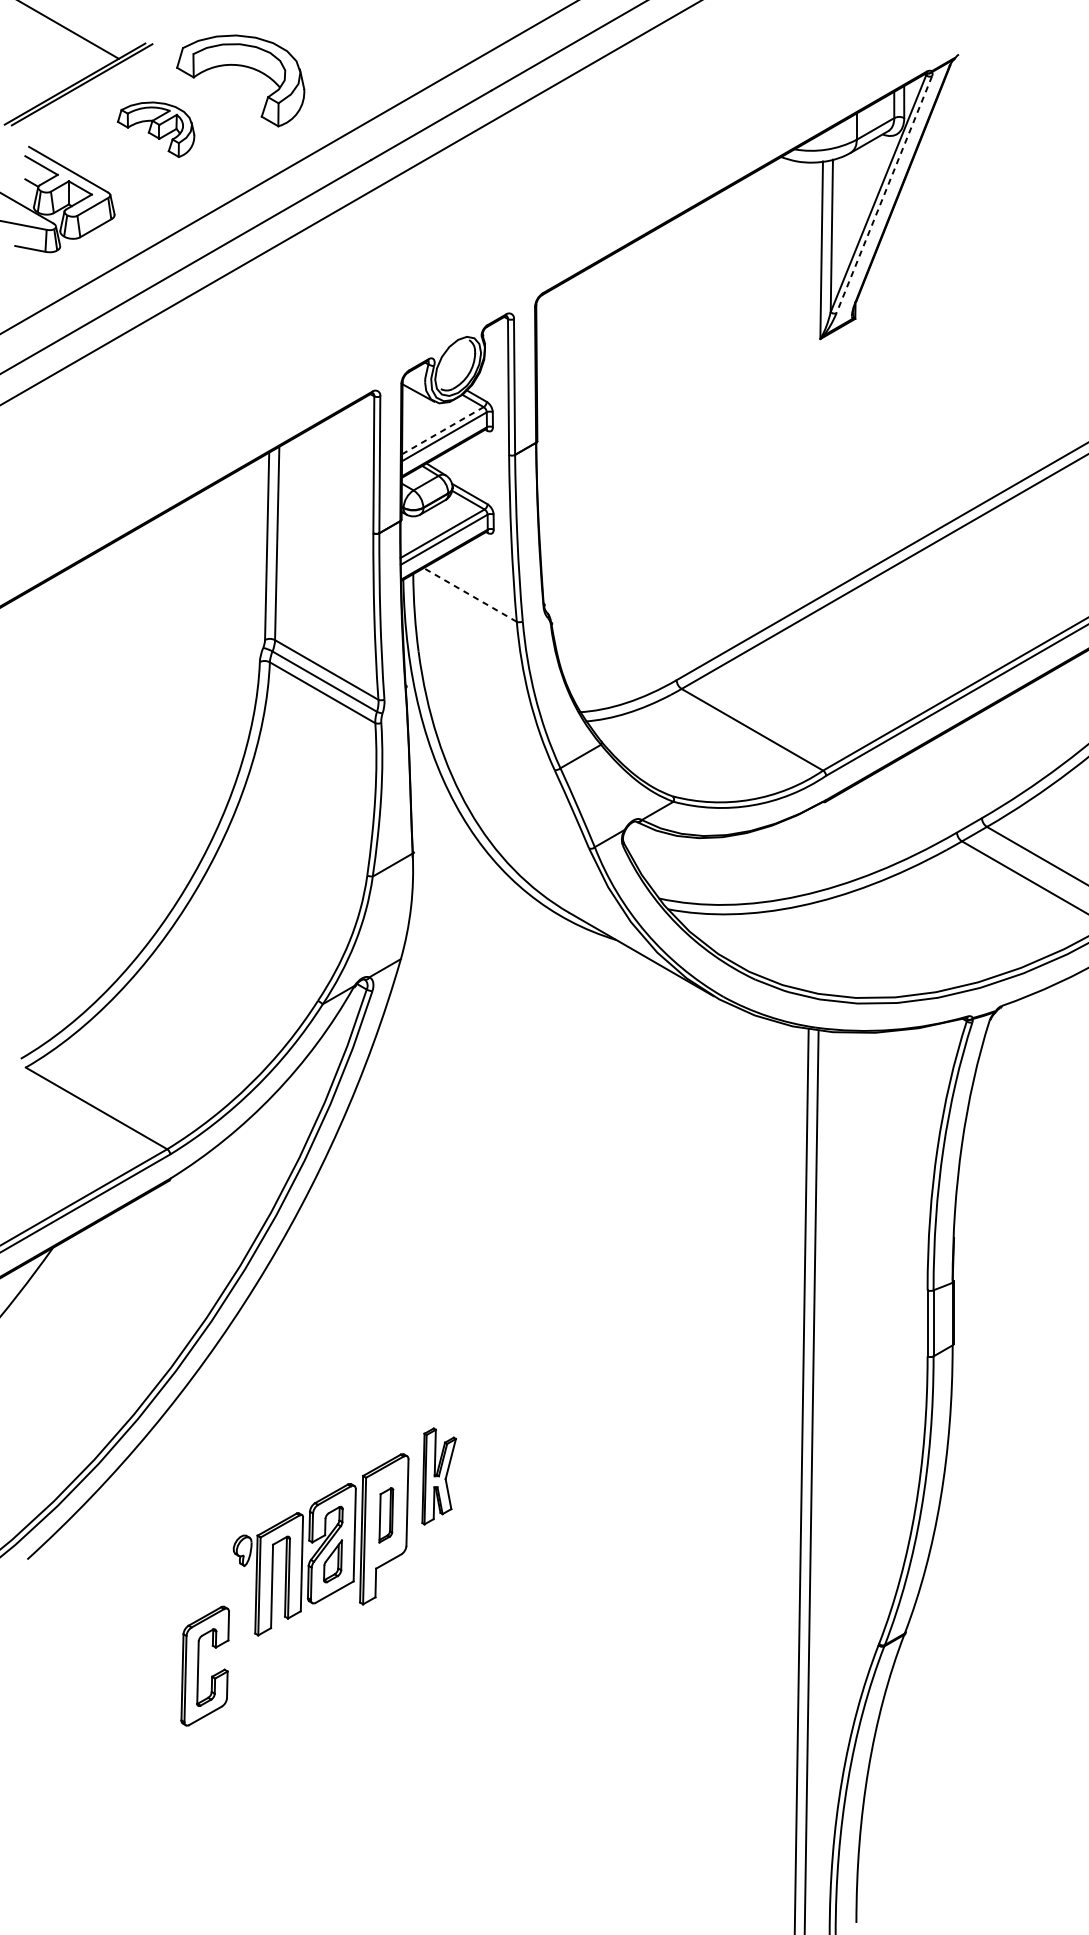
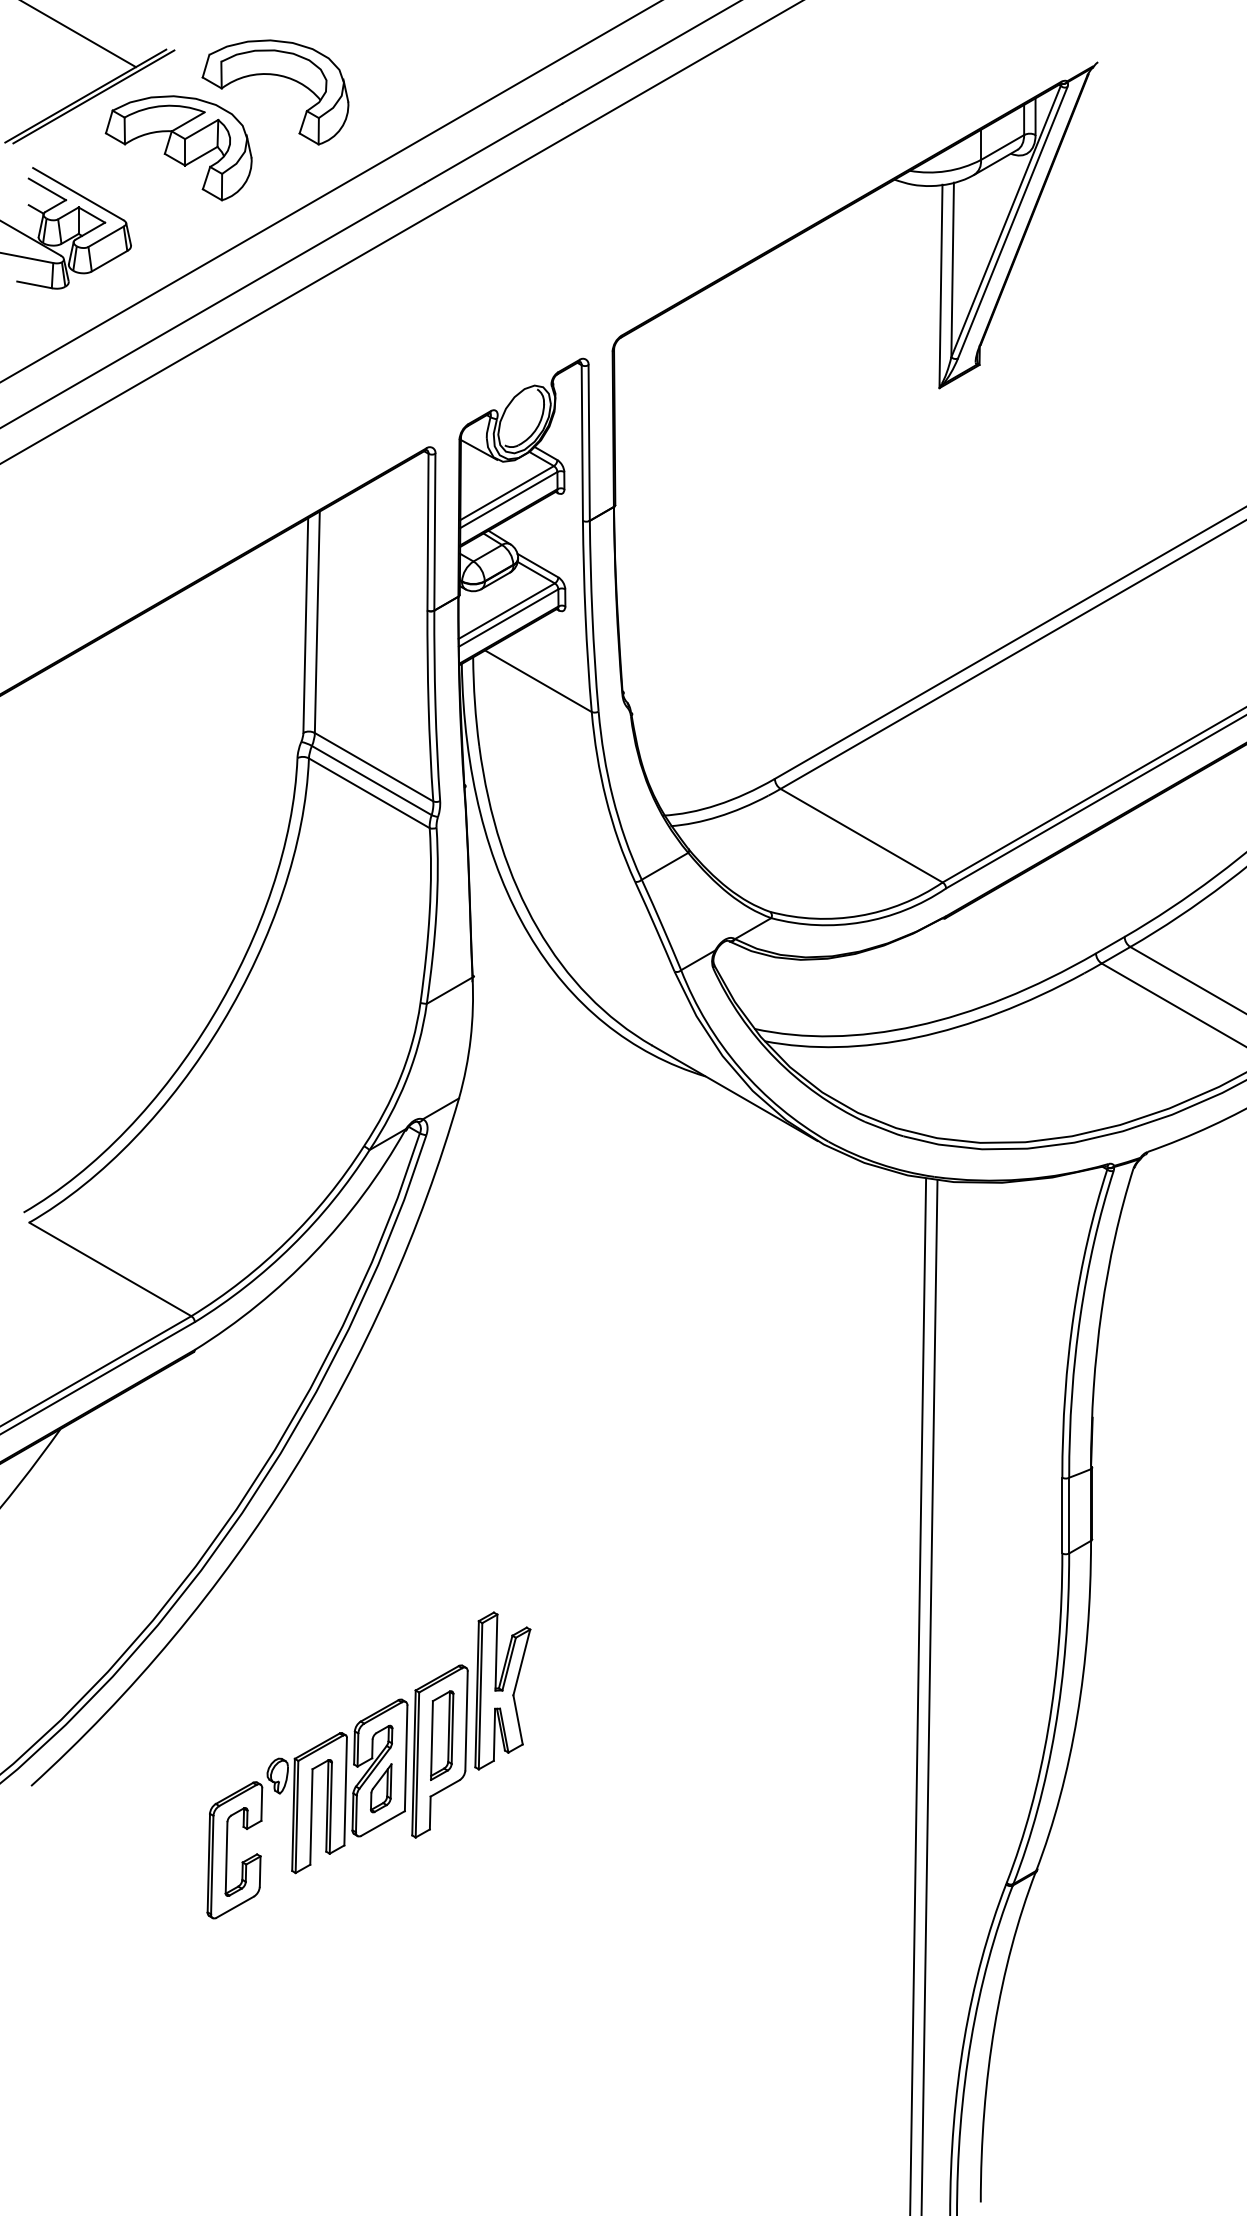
part: (156, 129) -> (178, 148), size x1.67
line: (884, 195) -> (1012, 223), dashed -> solid
line: (443, 430) -> (507, 492), dashed -> solid
line: (470, 595) -> (538, 681), dashed -> solid
part: (438, 1476) -> (502, 1690), size x1.43
part: (386, 1515) -> (442, 1735), size x1.43
part: (198, 1666) -> (227, 1850), moved

